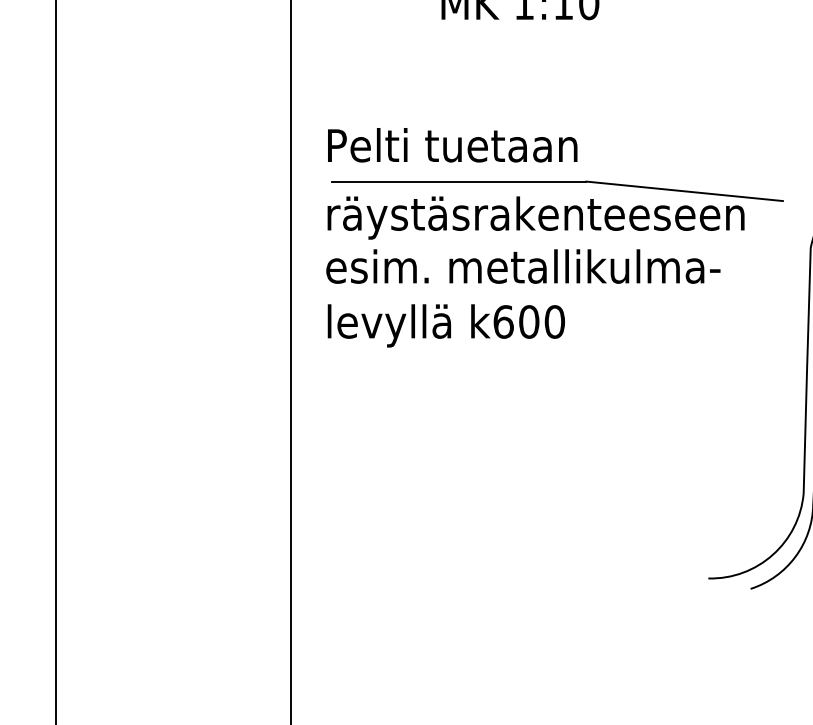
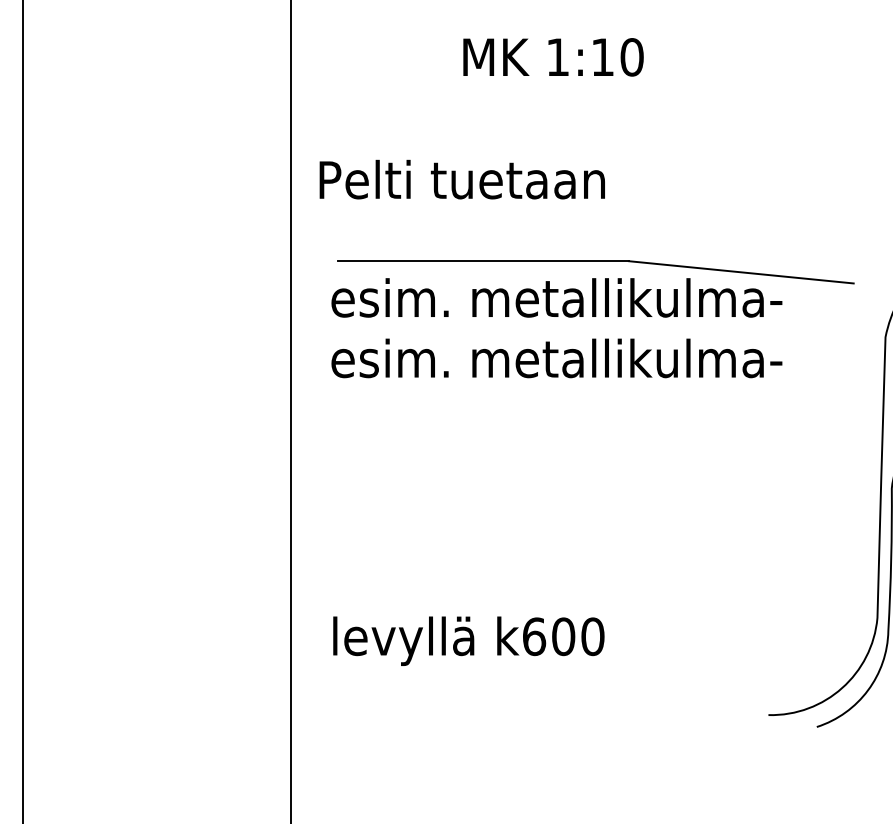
text: (452, 145) -> (462, 179), moved
text: (535, 217) -> (570, 302), räystäsrakenteeseen -> esim. metallikulma-
text: (445, 325) -> (467, 640), moved

